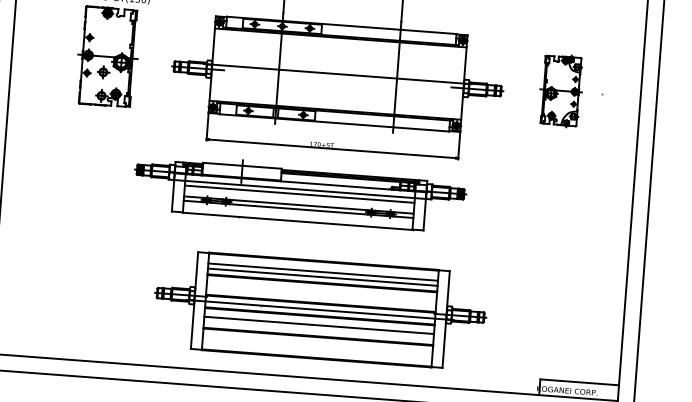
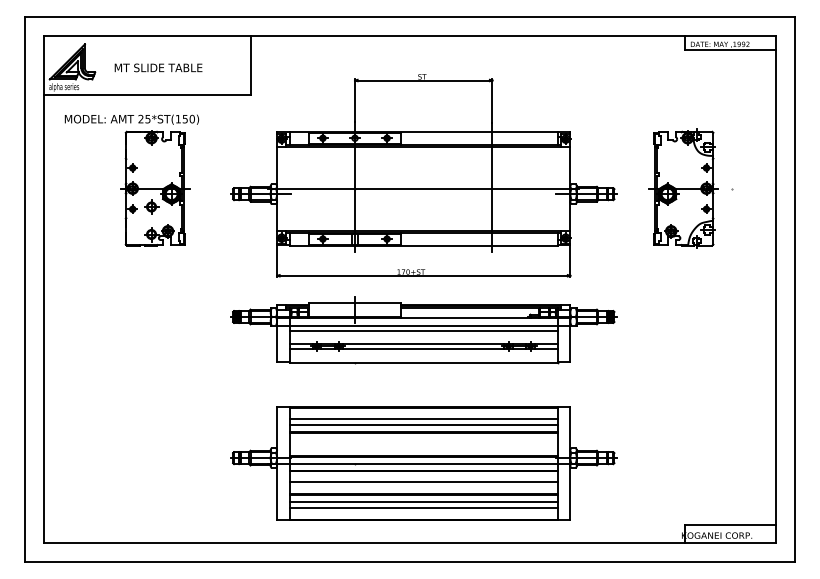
part: (560, 90) -> (683, 188), size x1.43
part: (299, 193) -> (423, 330), moved
line: (317, 342) -> (423, 501), added
line: (317, 347) -> (423, 507), added

